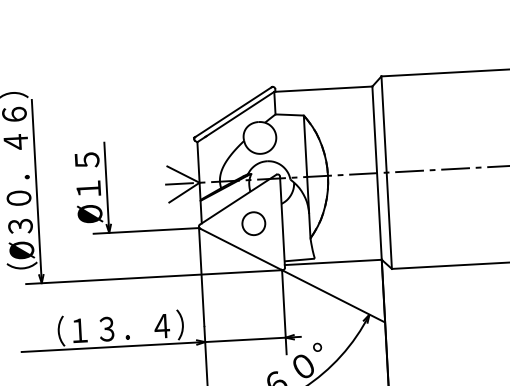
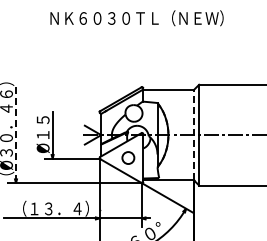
line: (377, 171) -> (194, 134), solid -> dashed
line: (37, 192) -> (16, 135), solid -> dashed

